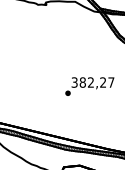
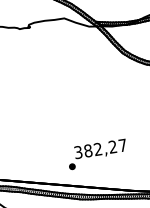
text: (89, 86) -> (97, 154), moved

